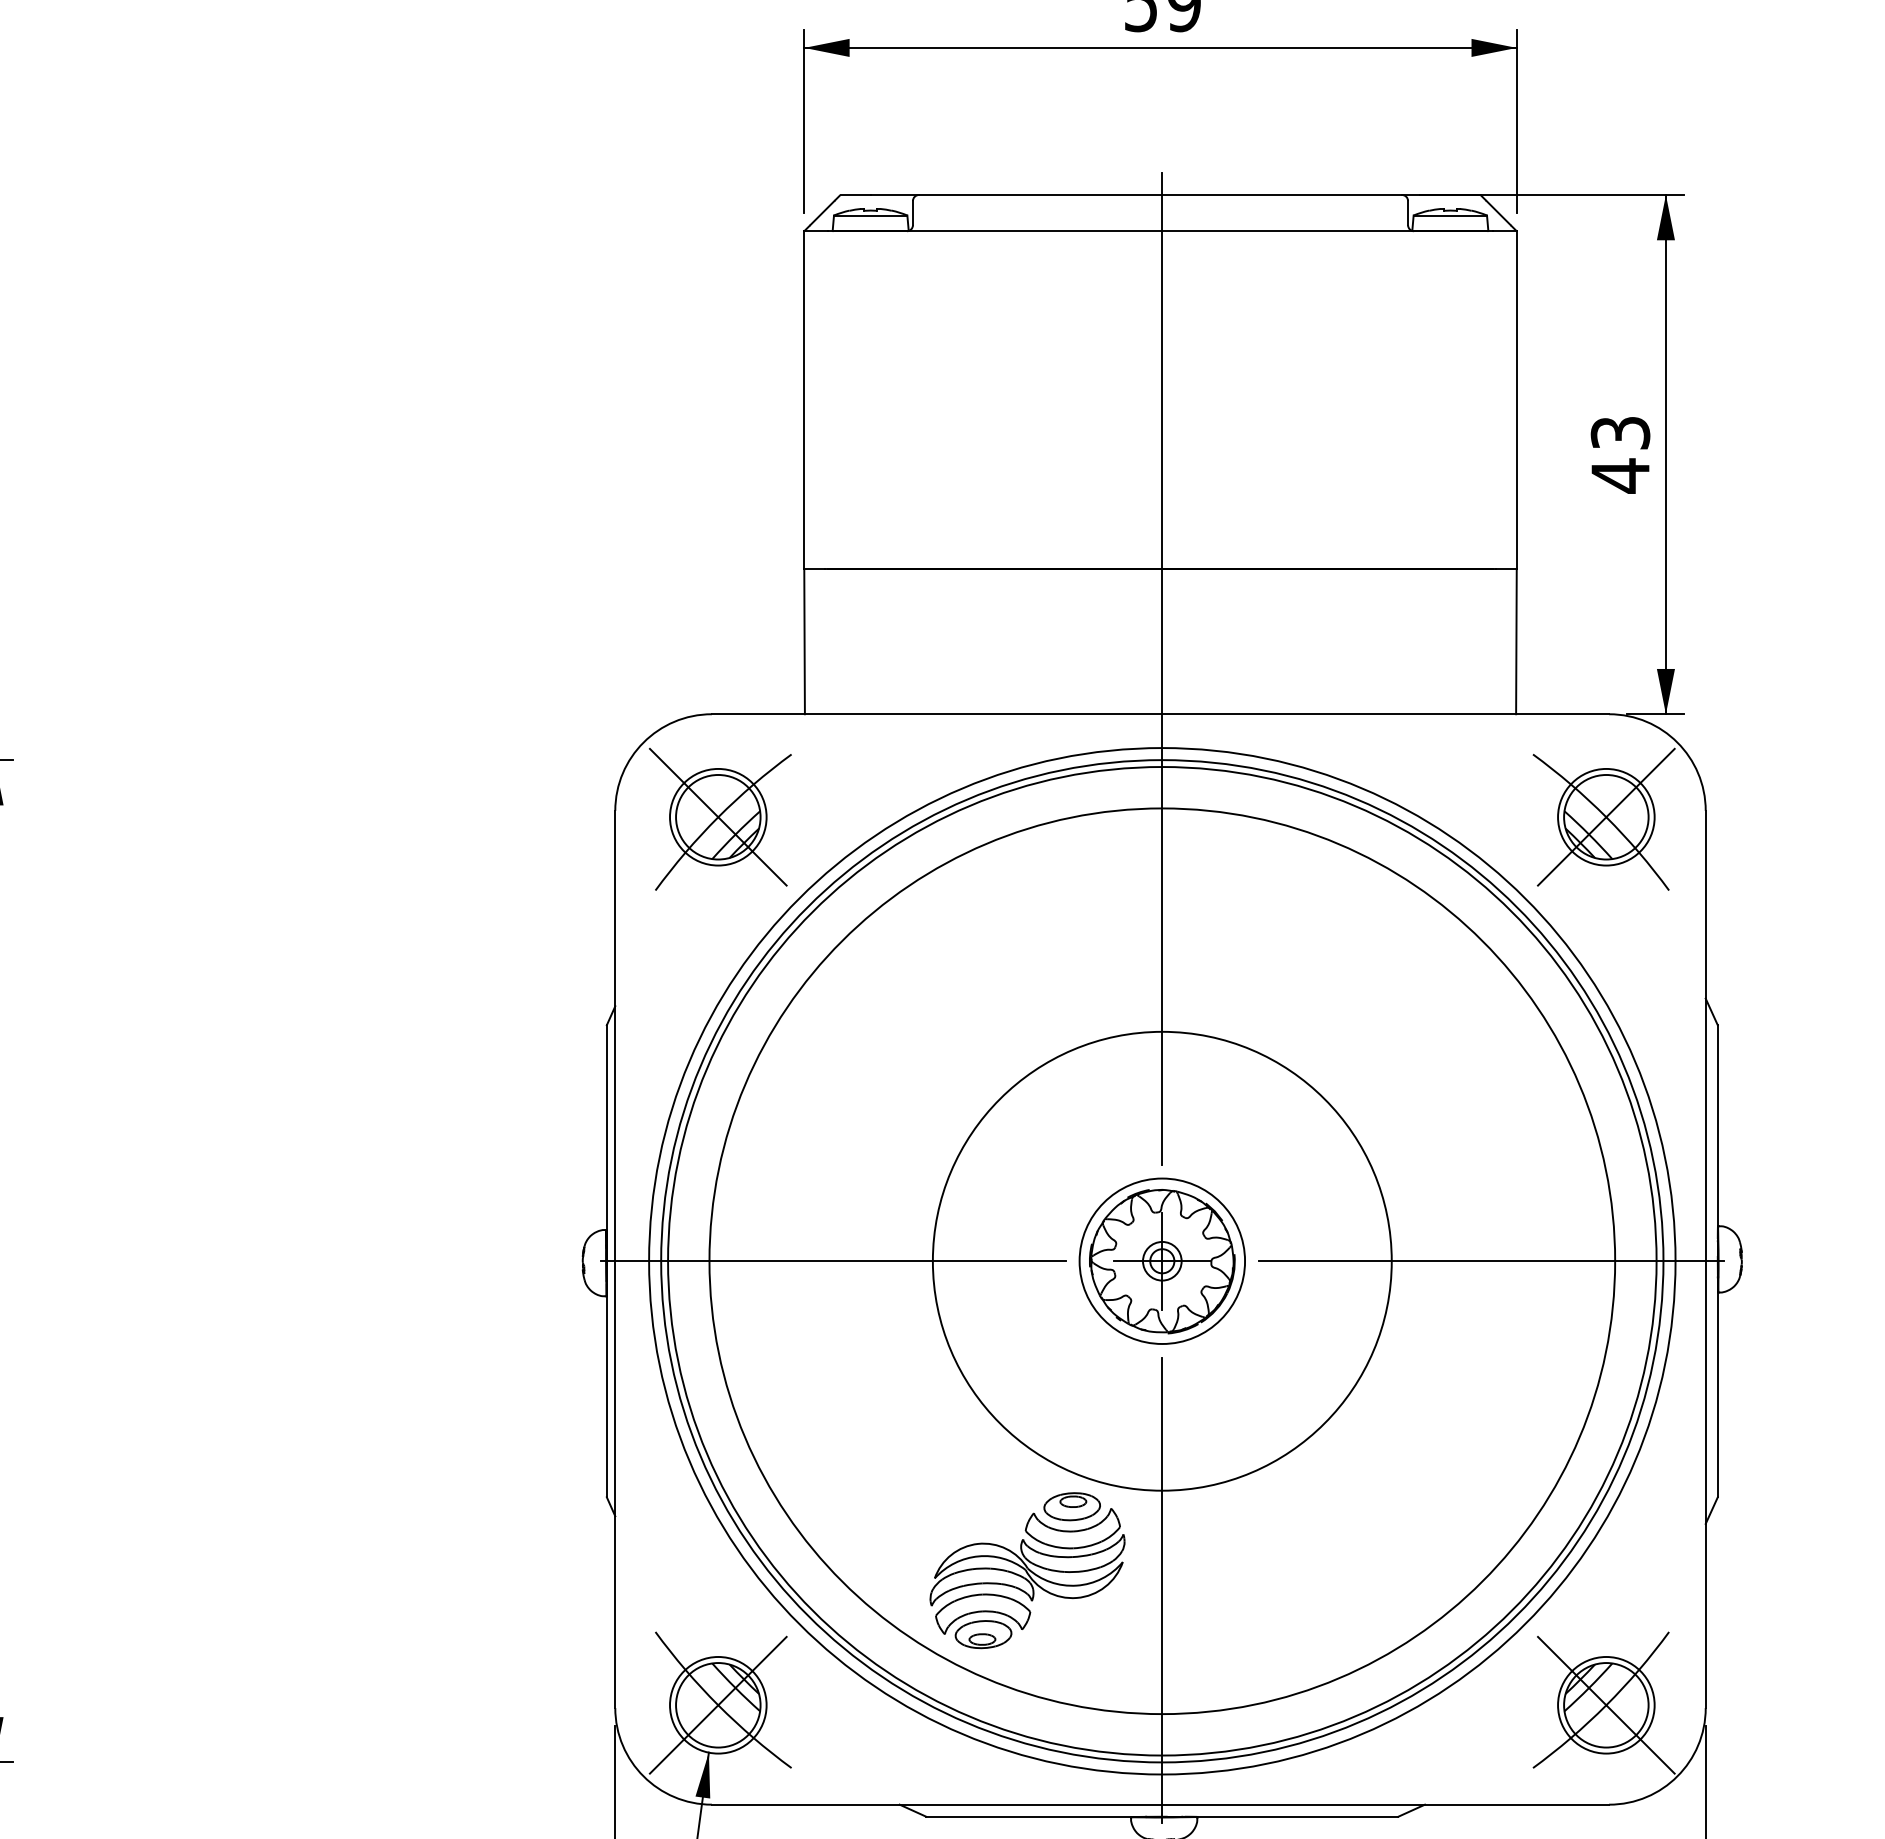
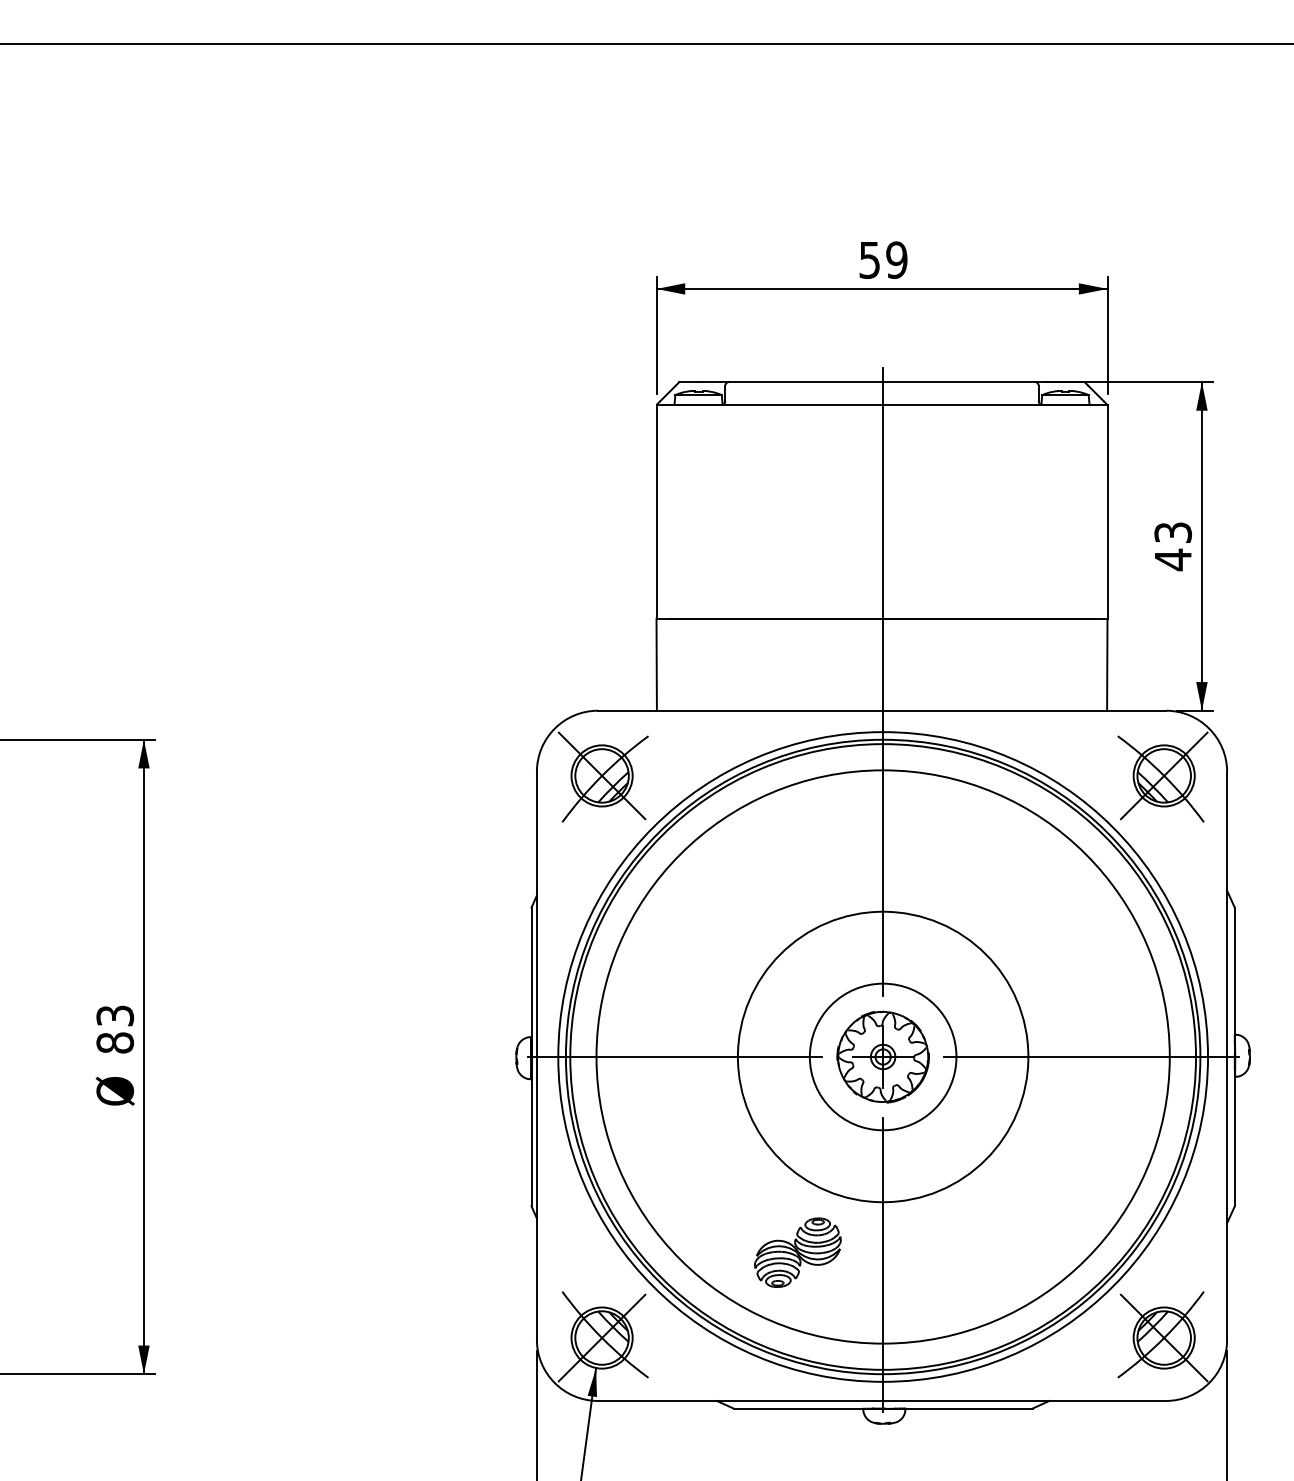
circle: (1161, 1260) -> (882, 1056), size x1.4
part: (1027, 1570) -> (797, 1252), size x0.7

